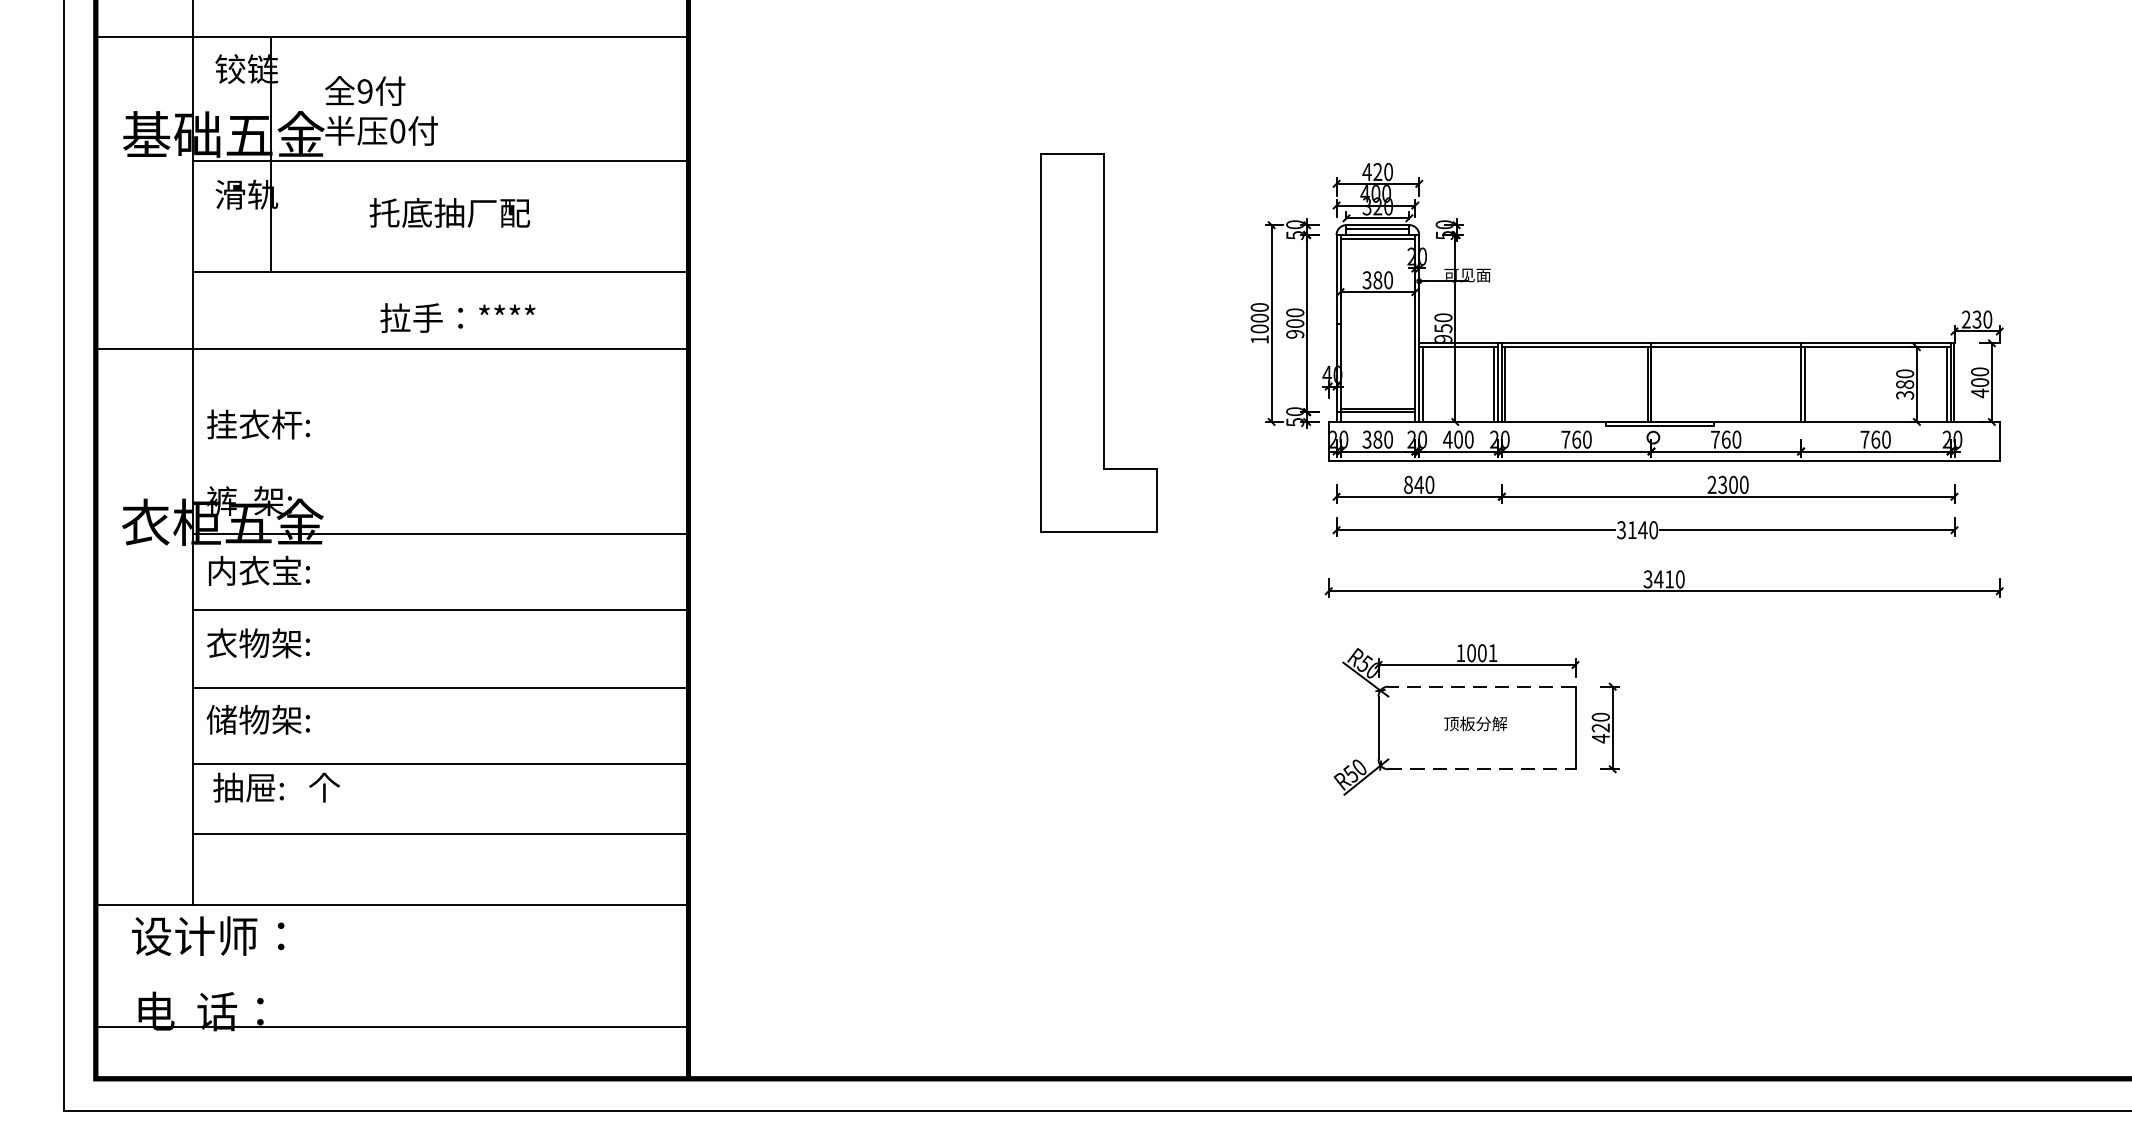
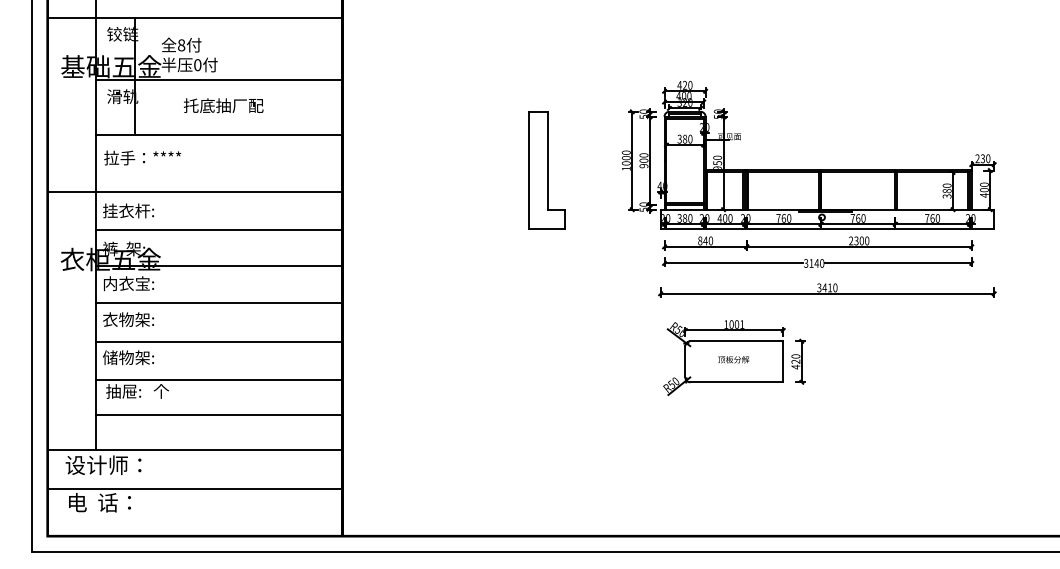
text: (364, 91) -> (181, 45), 9 -> 8
text: (457, 317) -> (142, 157), moved
part: (1099, 343) -> (546, 170), size x0.62
line: (391, 349) -> (194, 192), moved
line: (441, 461) -> (219, 229), added
line: (1481, 687) -> (736, 341), dashed -> solid
line: (1481, 769) -> (736, 382), dashed -> solid
line: (391, 1027) -> (194, 489), moved

